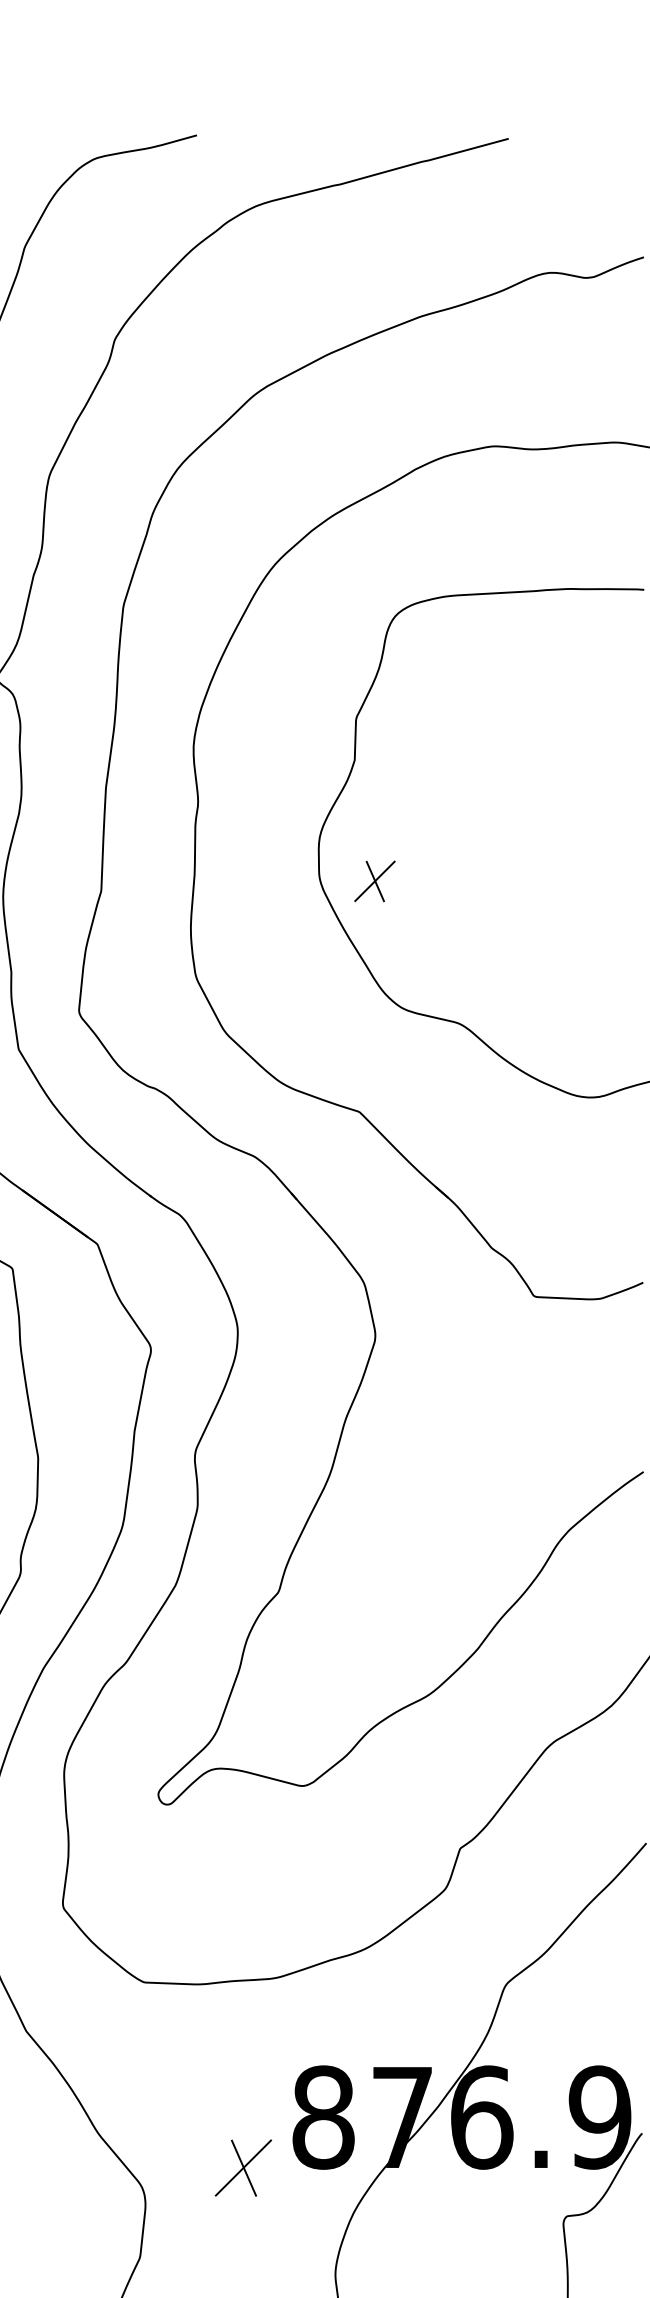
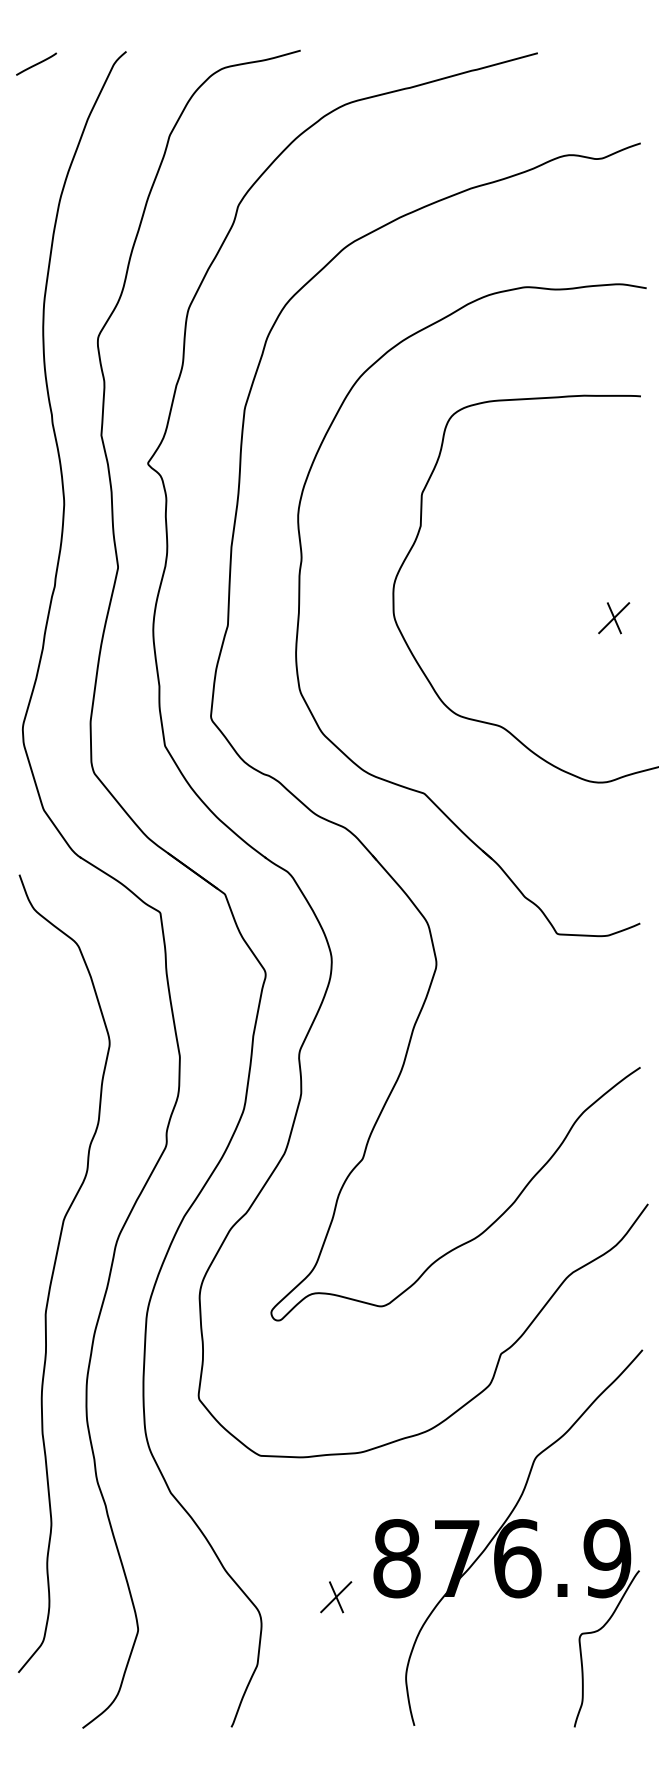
part: (375, 881) -> (614, 618), moved
part: (244, 2168) -> (336, 1597), size x0.71

